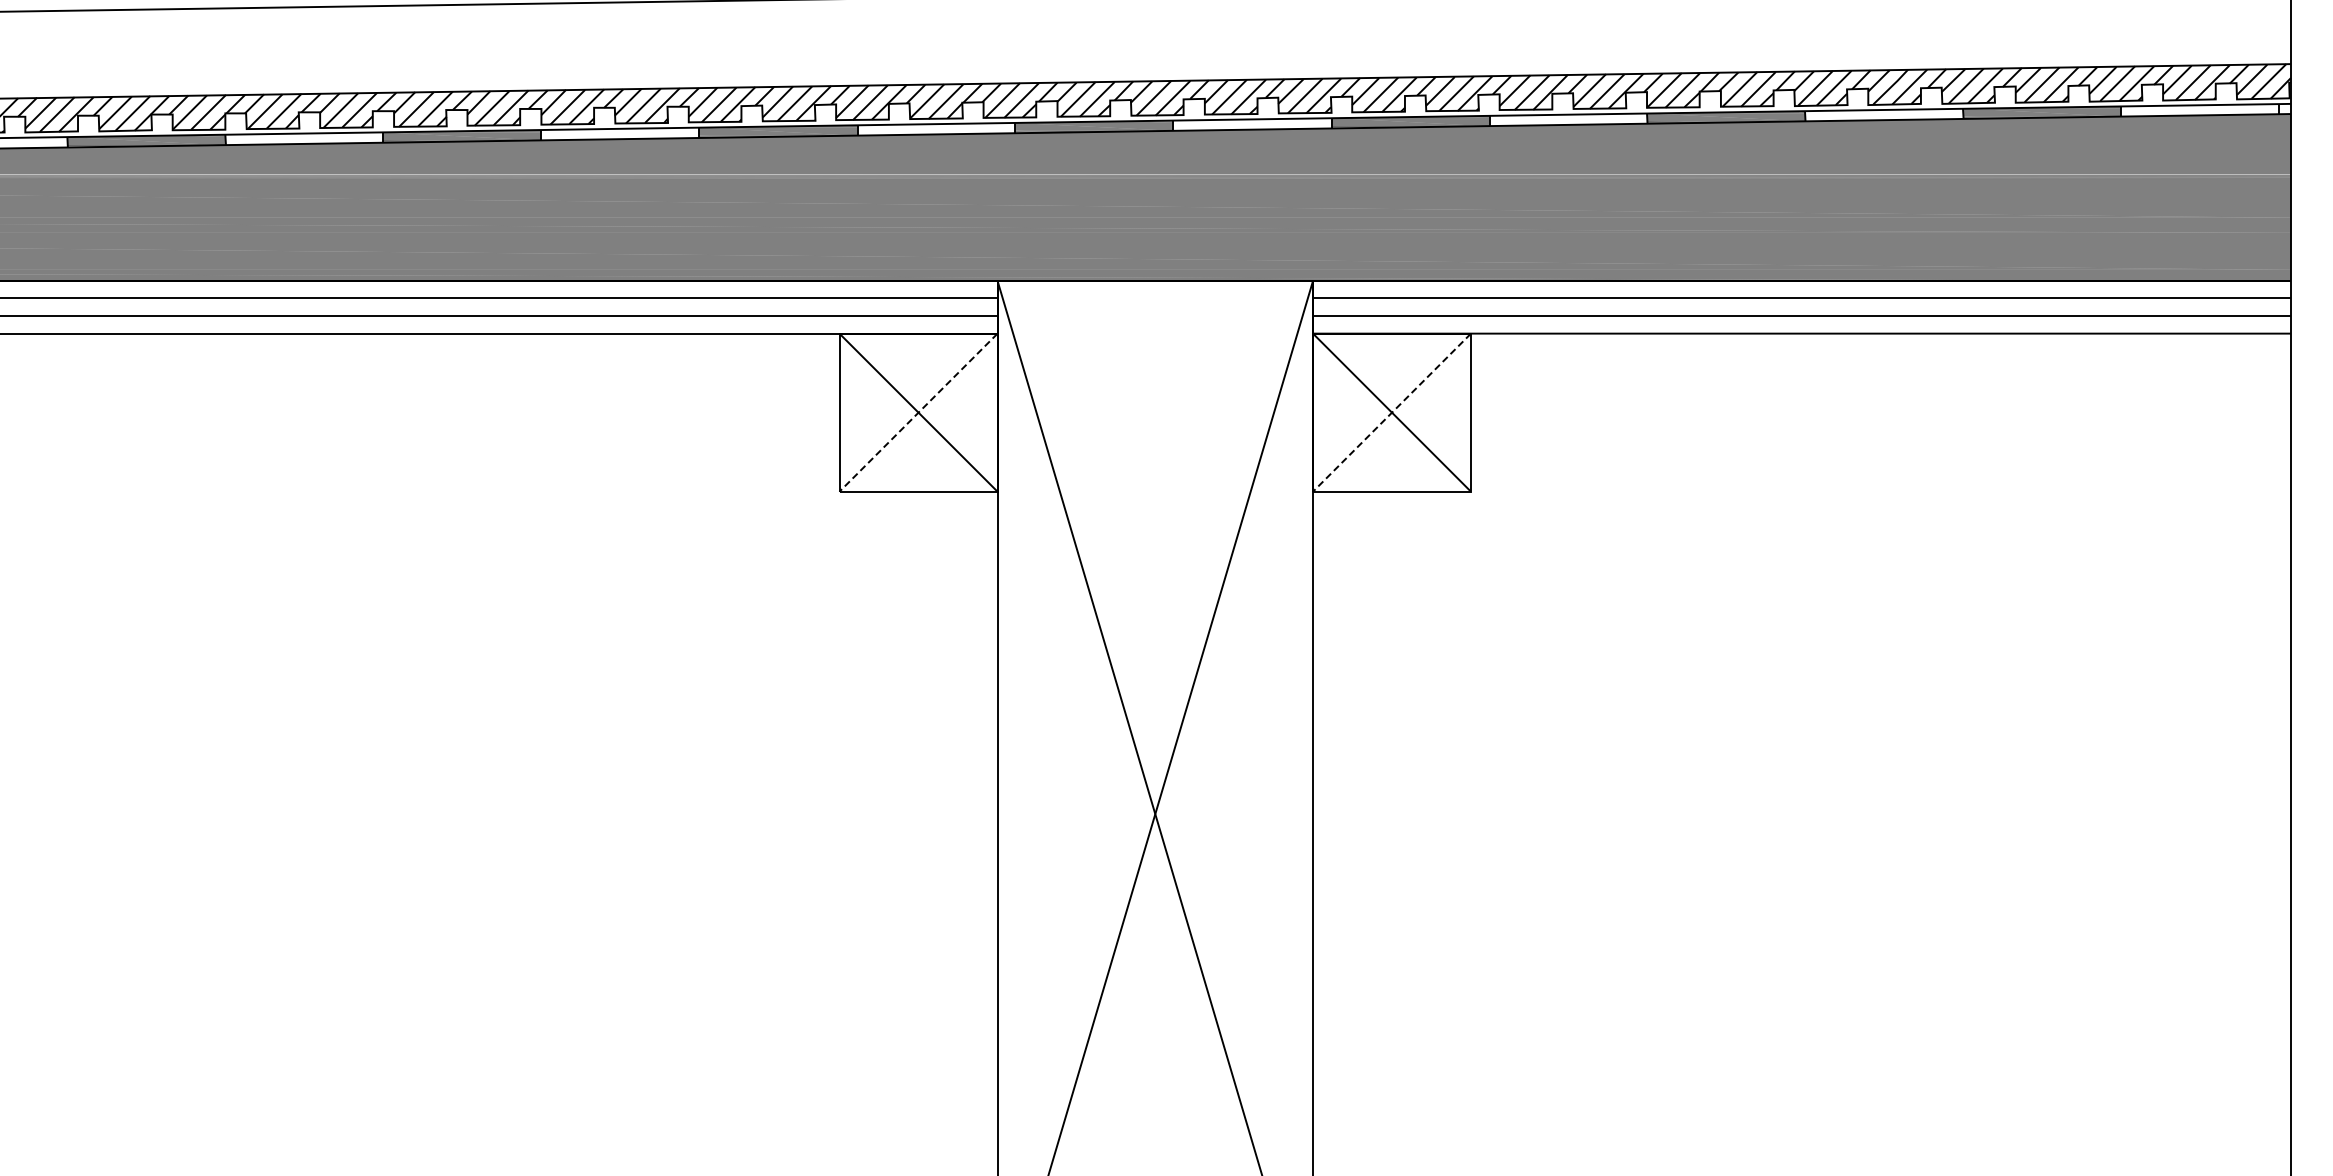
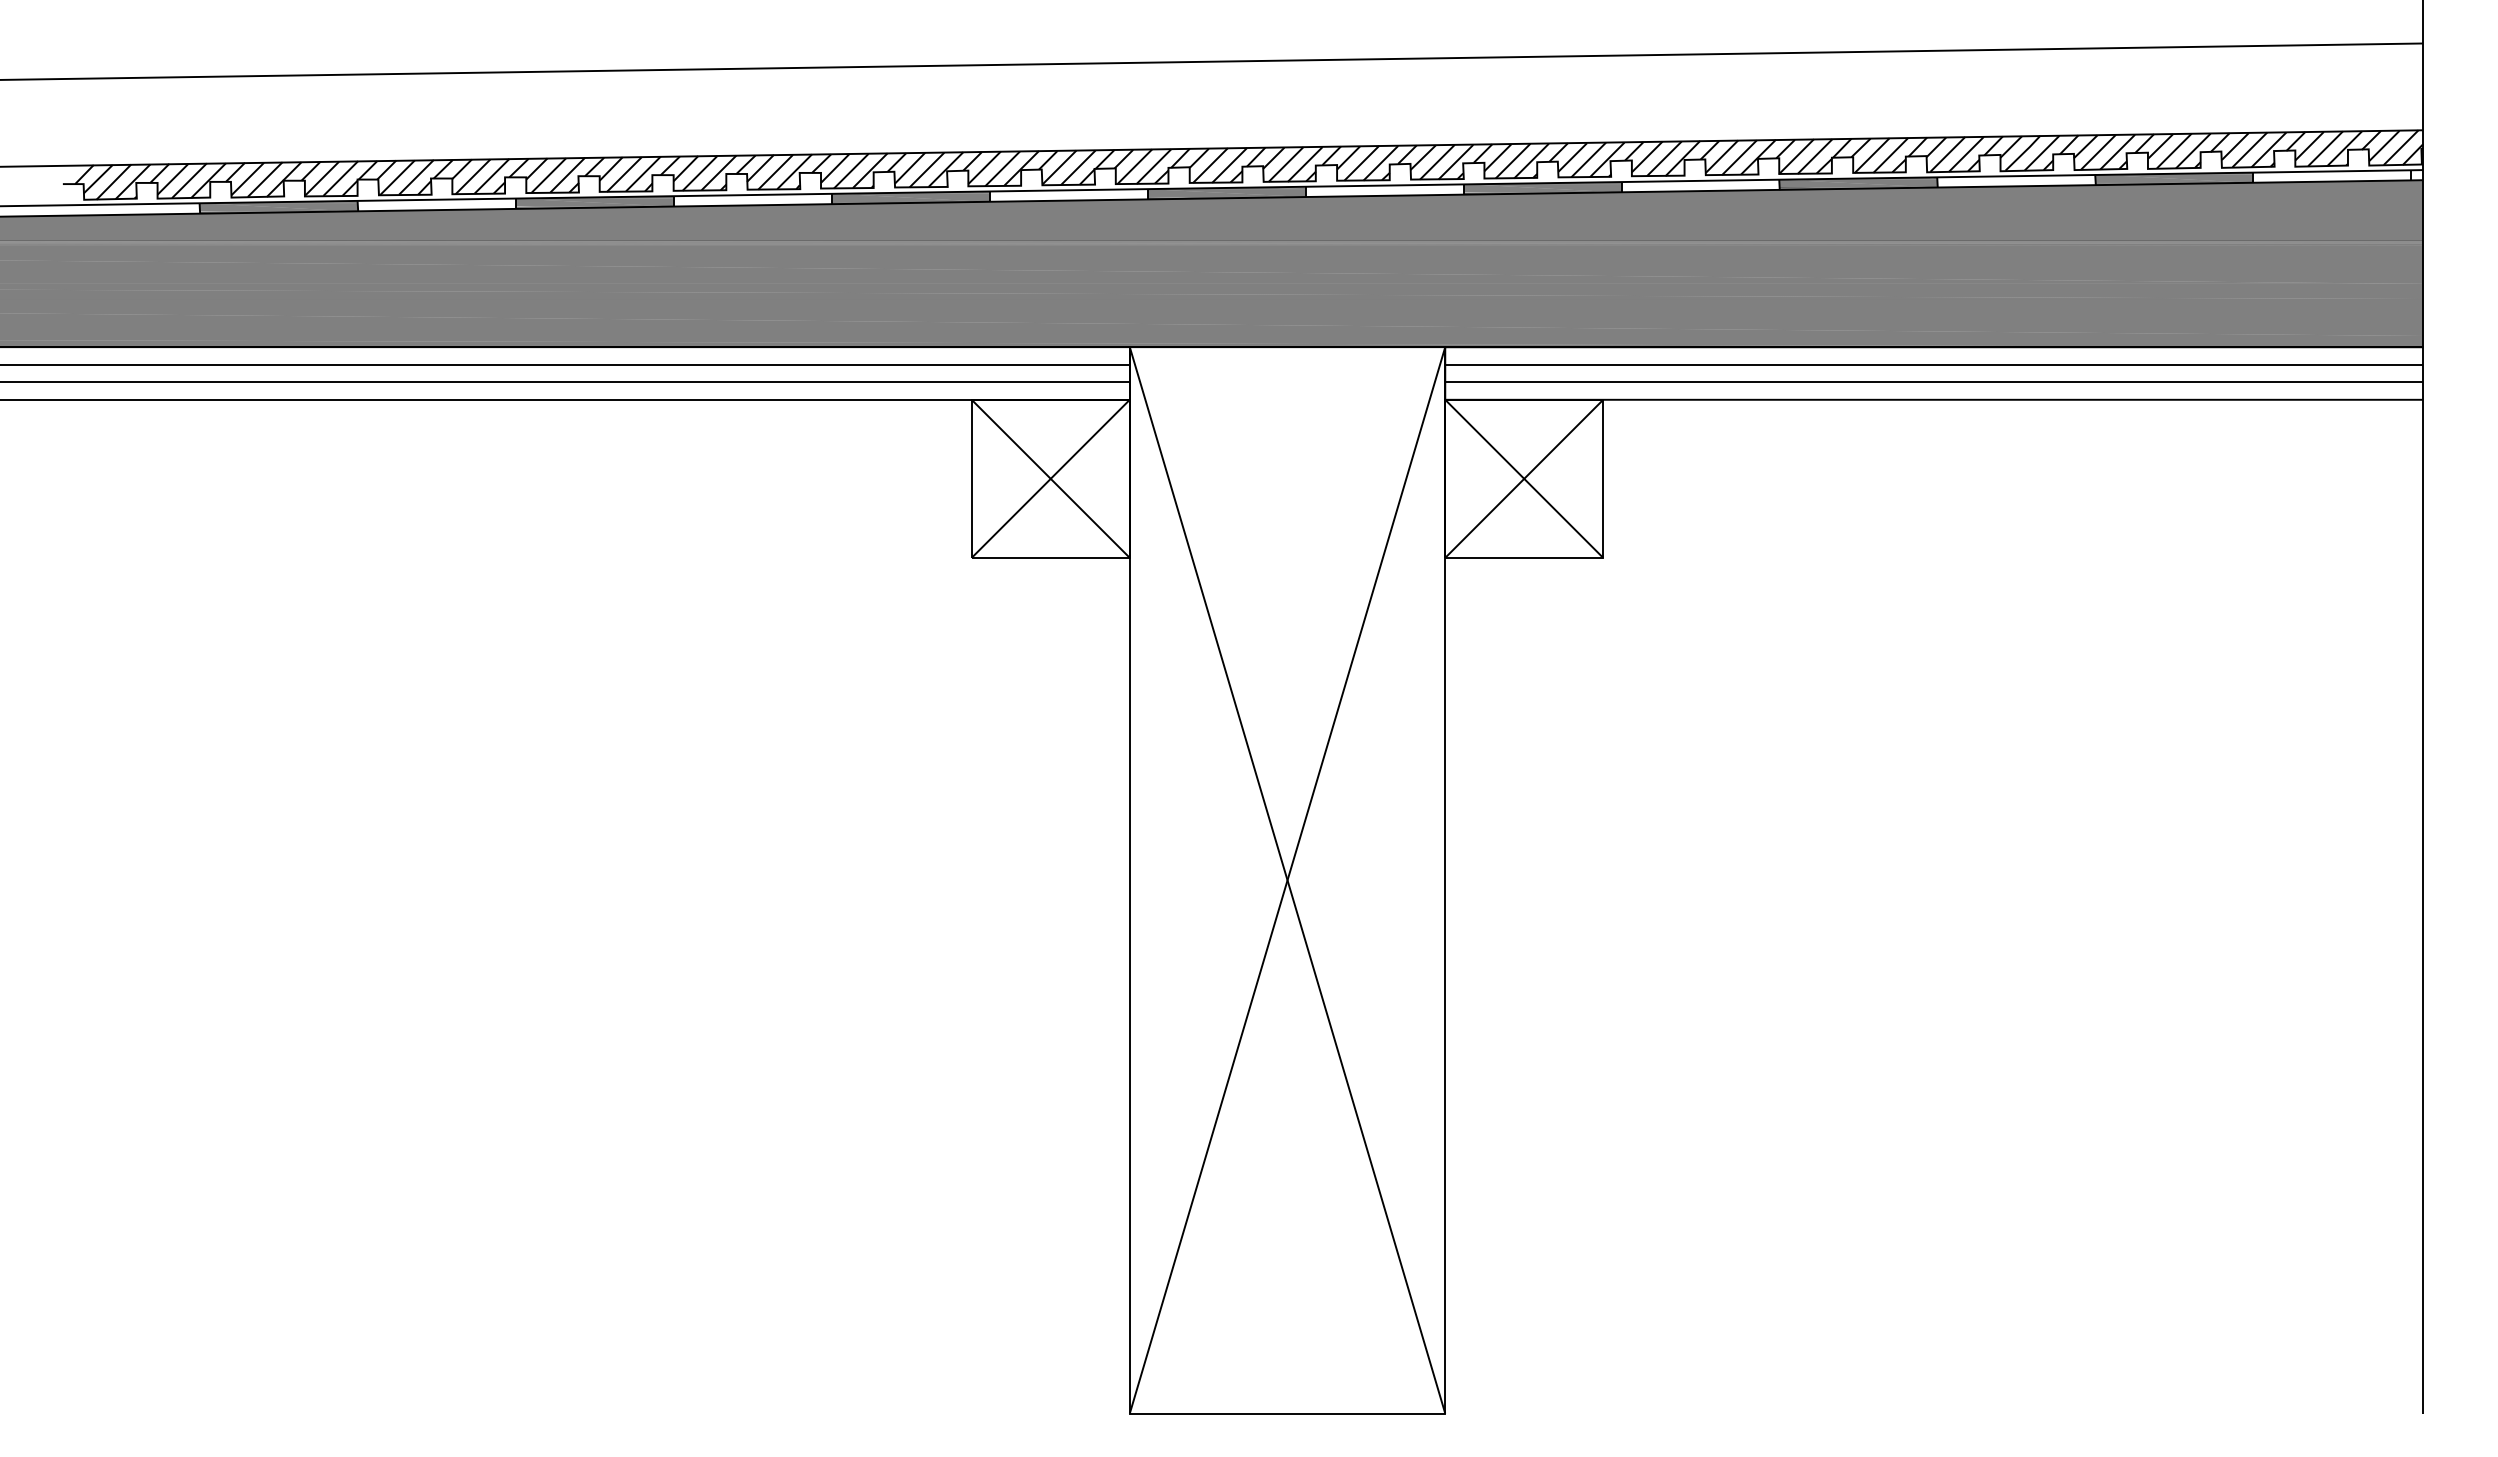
line: (918, 412) -> (1050, 478), dashed -> solid
line: (1392, 412) -> (1524, 478), dashed -> solid

